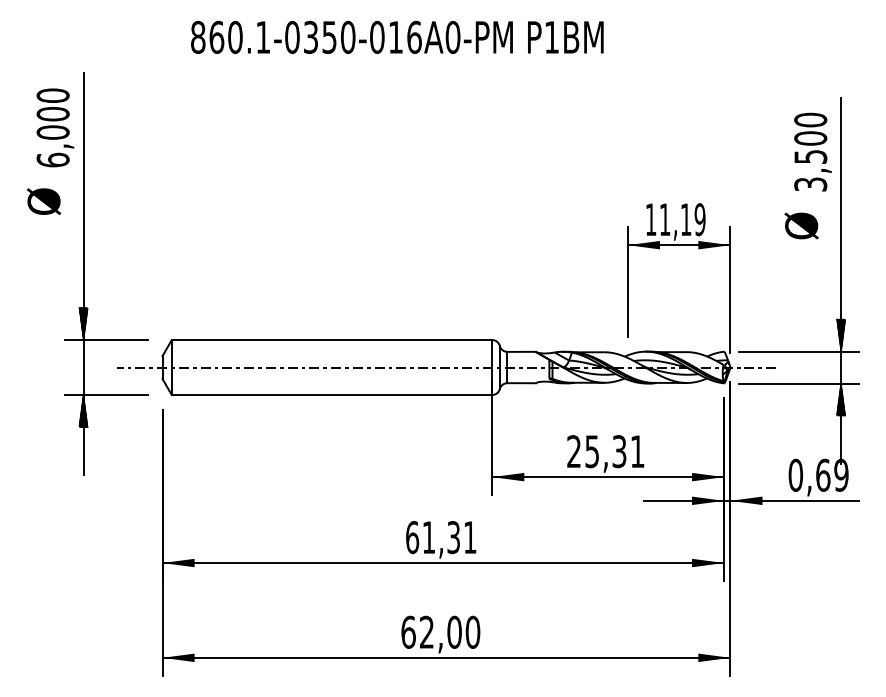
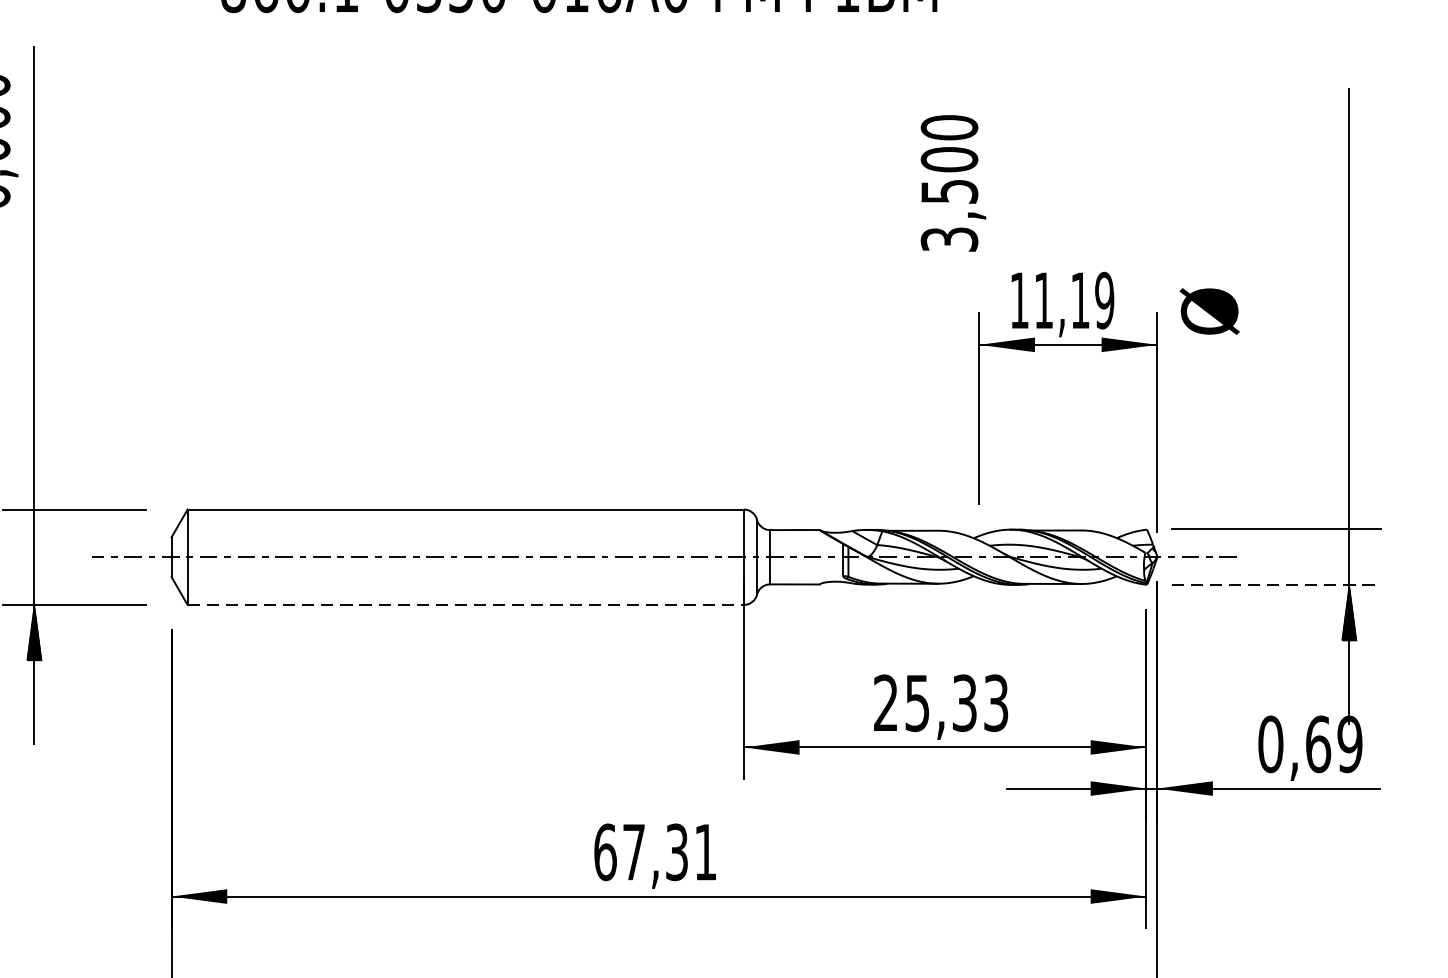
text: (812, 151) -> (952, 182), moved
text: (801, 225) -> (1209, 310), moved
hatch: (83, 324) -> (34, 482), removed
hatch: (840, 335) -> (1348, 501), removed
line: (799, 383) -> (1277, 584), solid -> dashed
line: (332, 395) -> (466, 605), solid -> dashed
text: (637, 451) -> (995, 702), 25,31 -> 25,33
text: (429, 537) -> (634, 852), 61,31 -> 67,31

